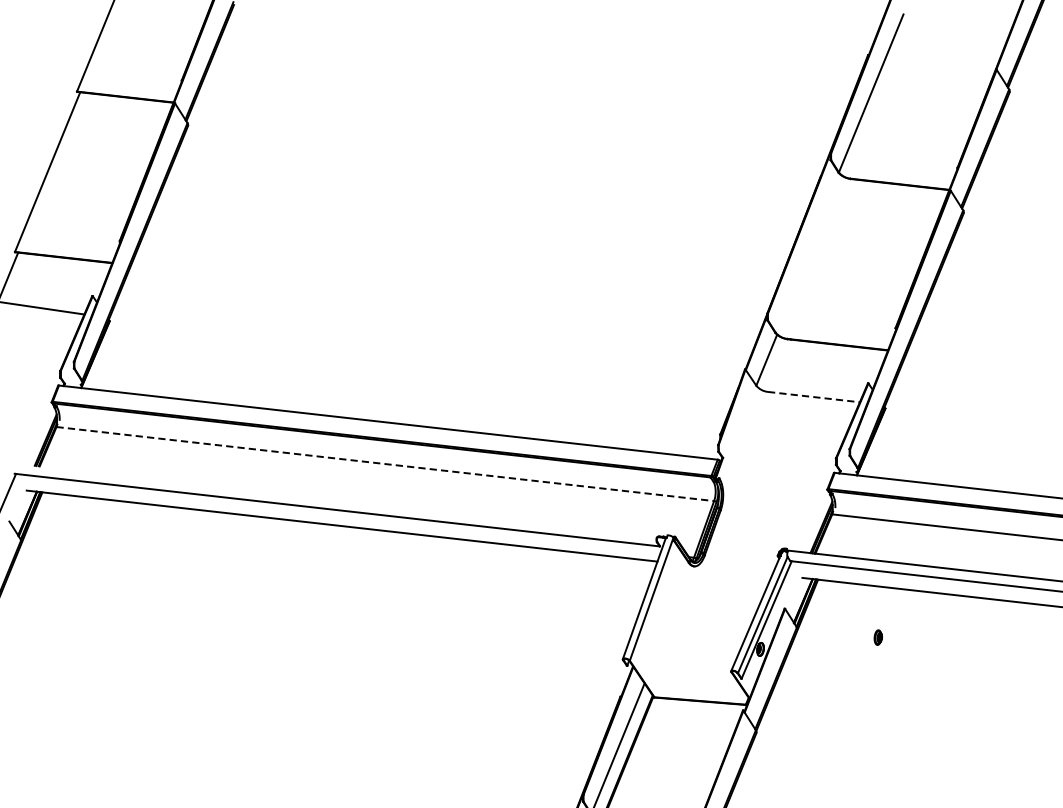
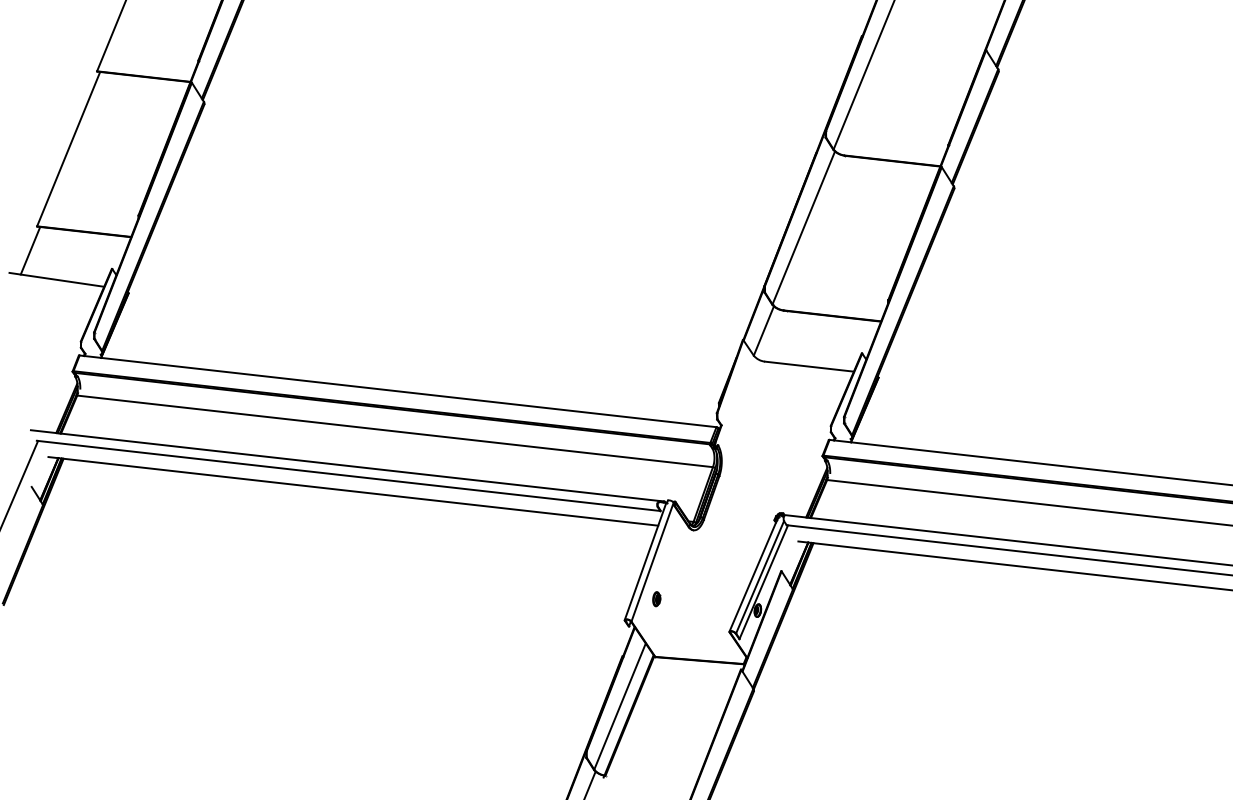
line: (807, 253) -> (803, 227), added
line: (813, 396) -> (809, 366), dashed -> solid
line: (385, 464) -> (395, 431), dashed -> solid
line: (336, 499) -> (347, 465), added
part: (878, 637) -> (656, 599), moved

